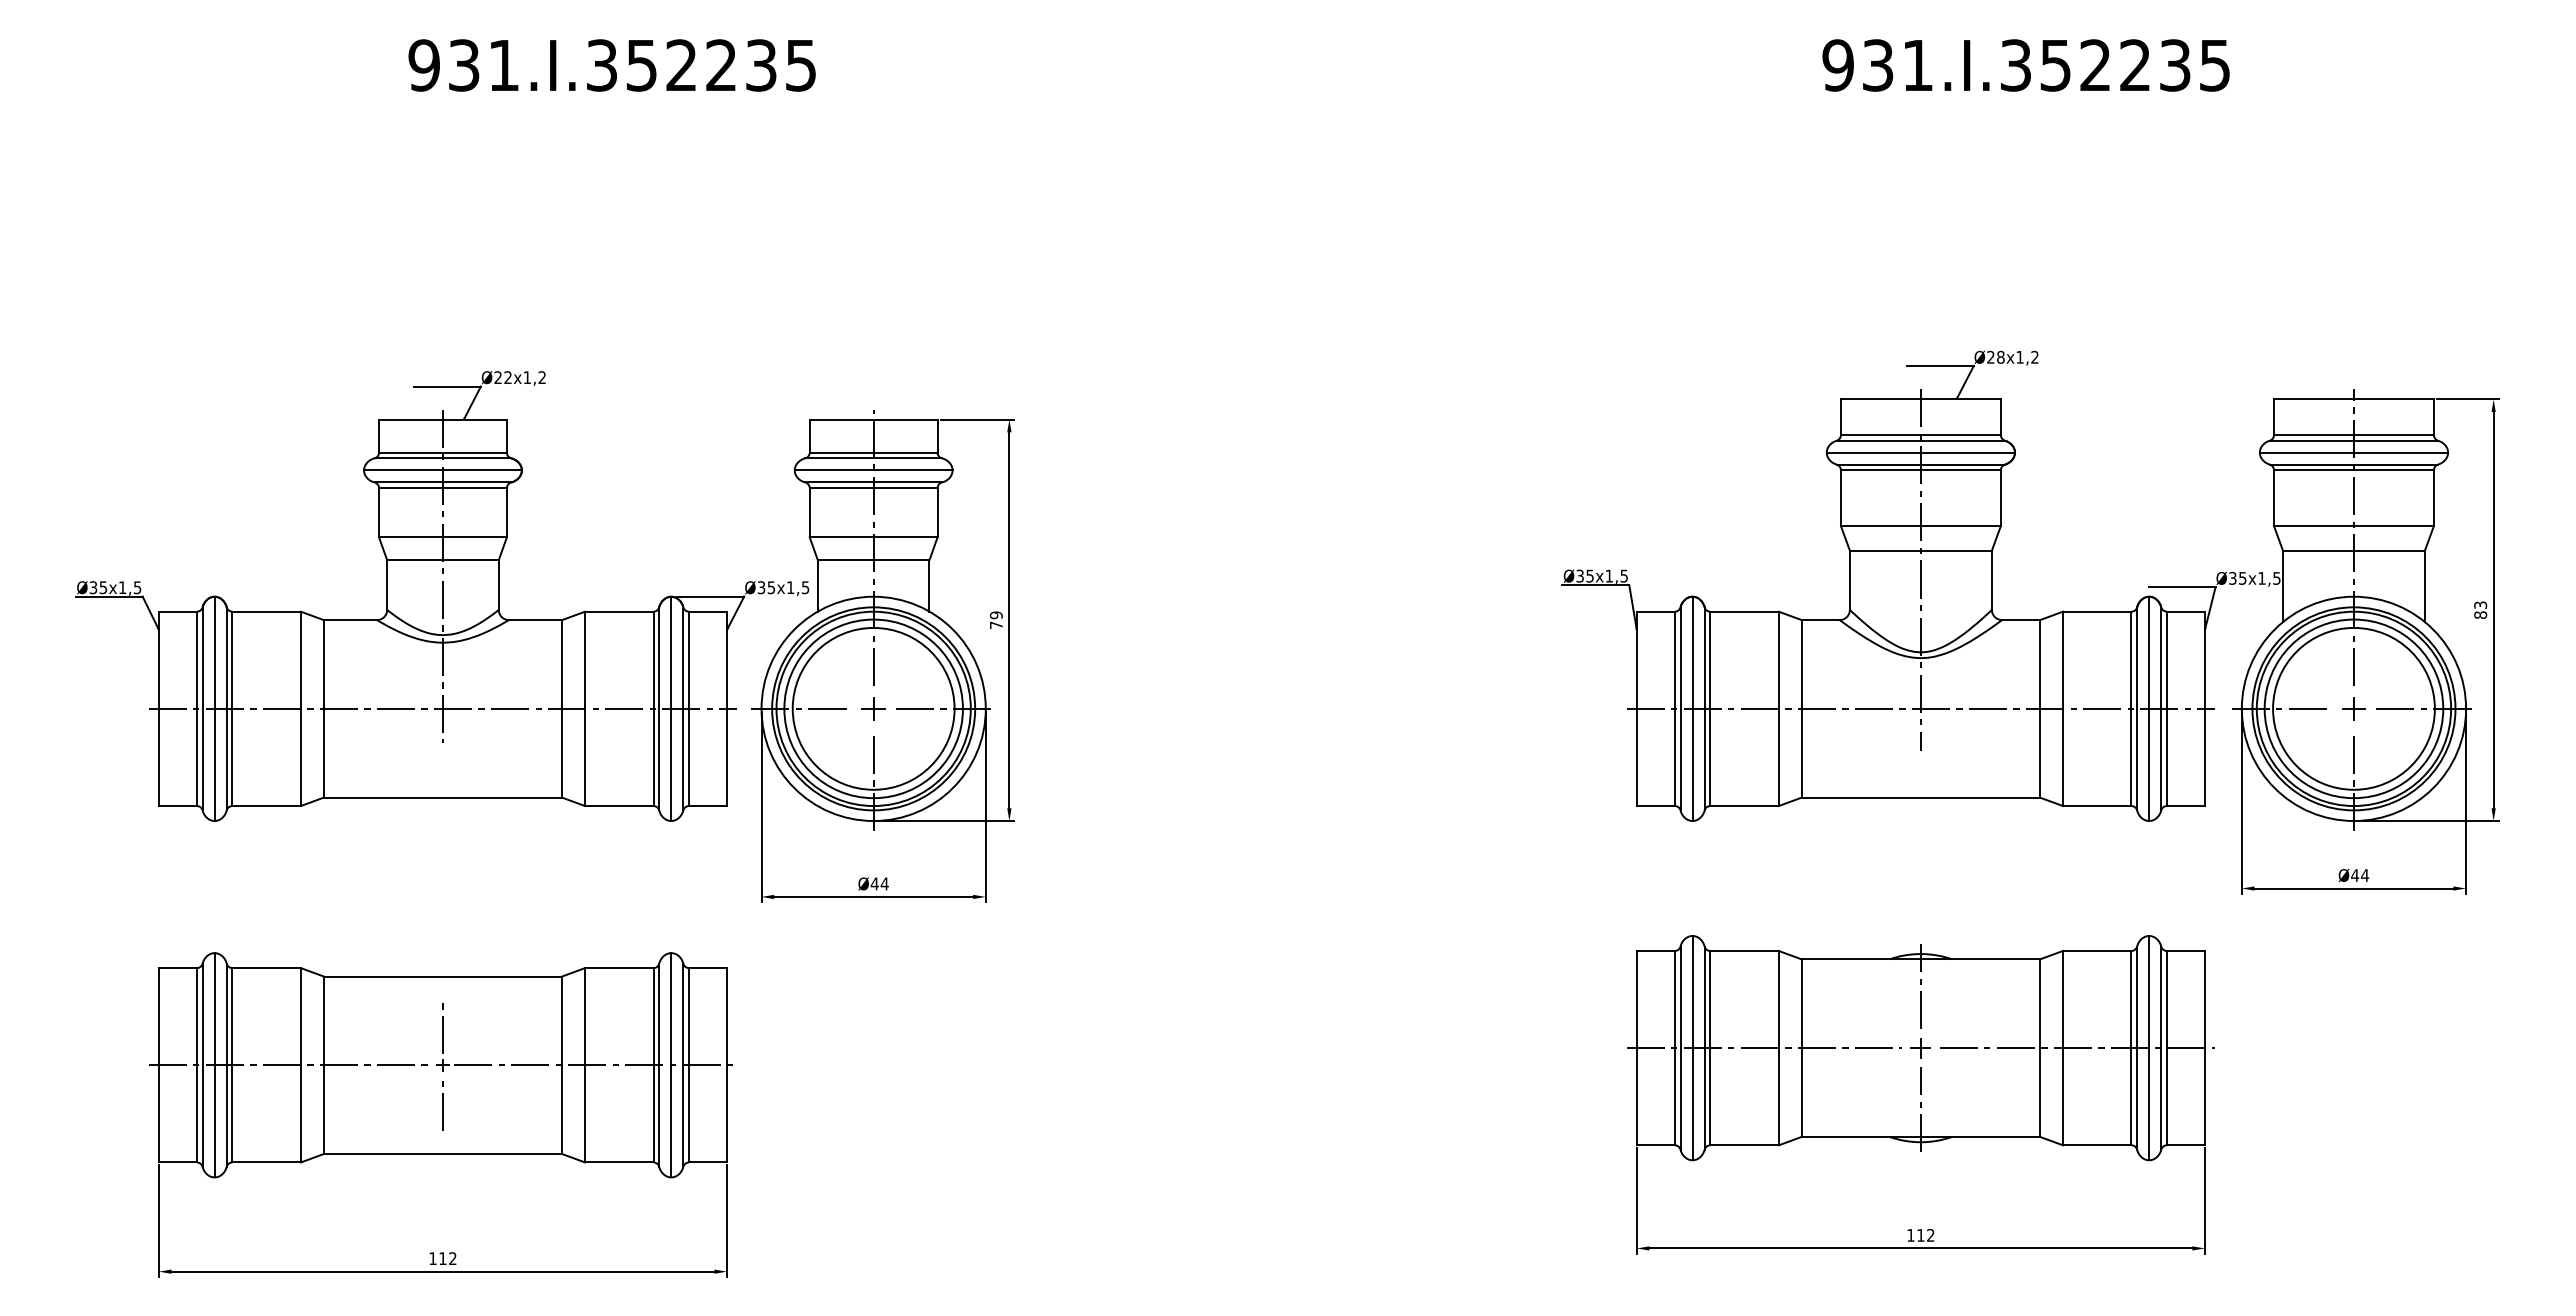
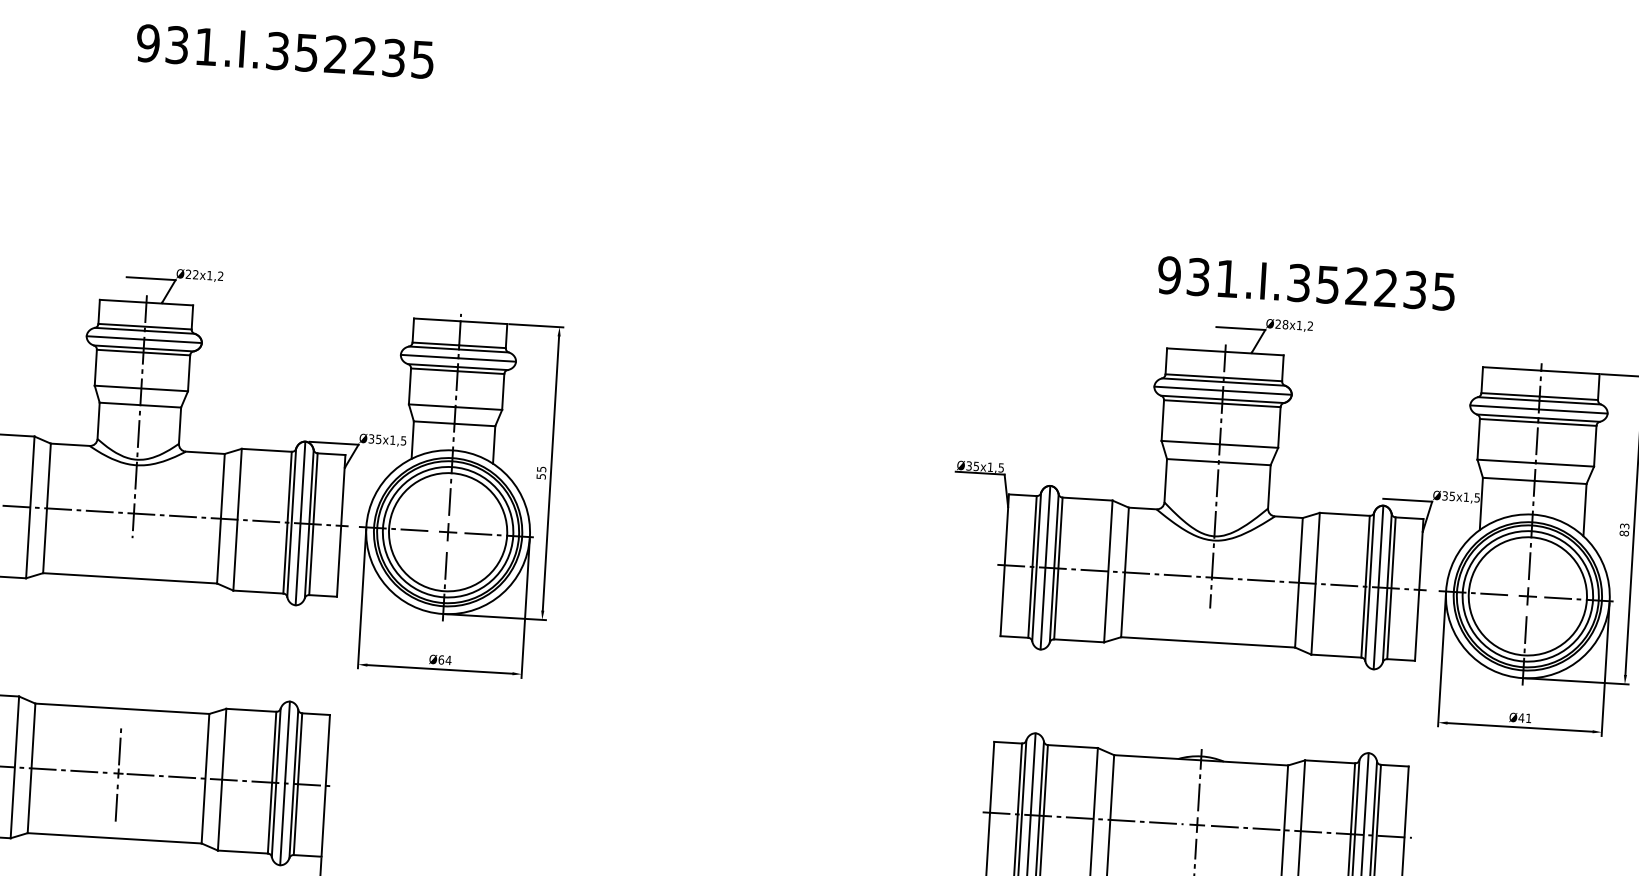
text: (2025, 65) -> (1306, 283), moved
text: (995, 619) -> (540, 472), 79 -> 55
text: (2365, 875) -> (1529, 718), Ø44 -> Ø41
text: (874, 883) -> (441, 659), Ø44 -> Ø64

